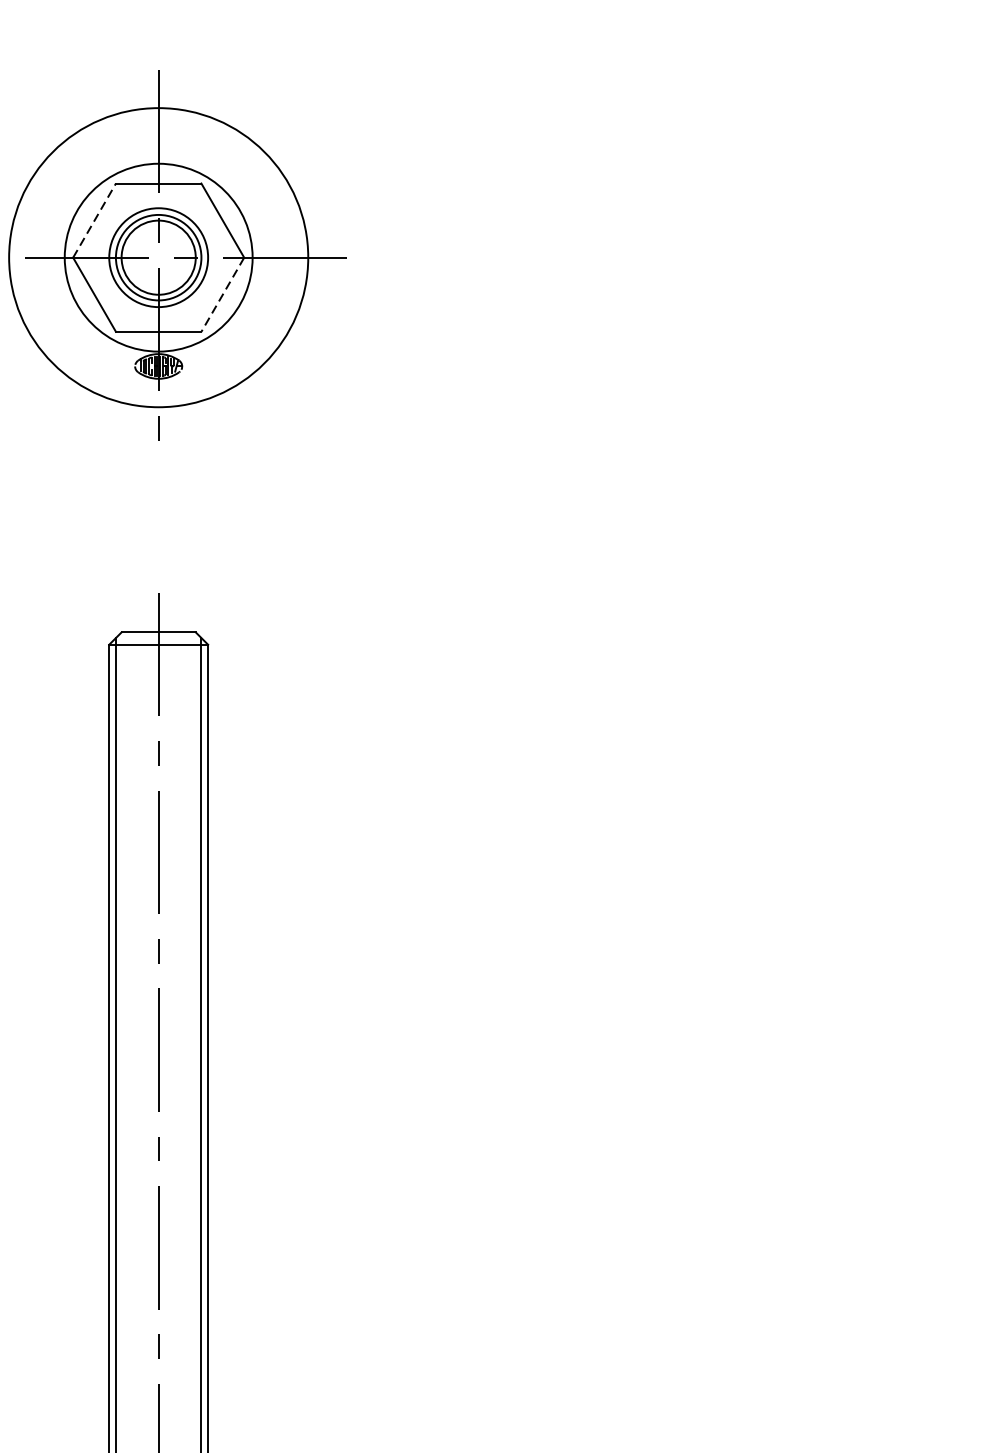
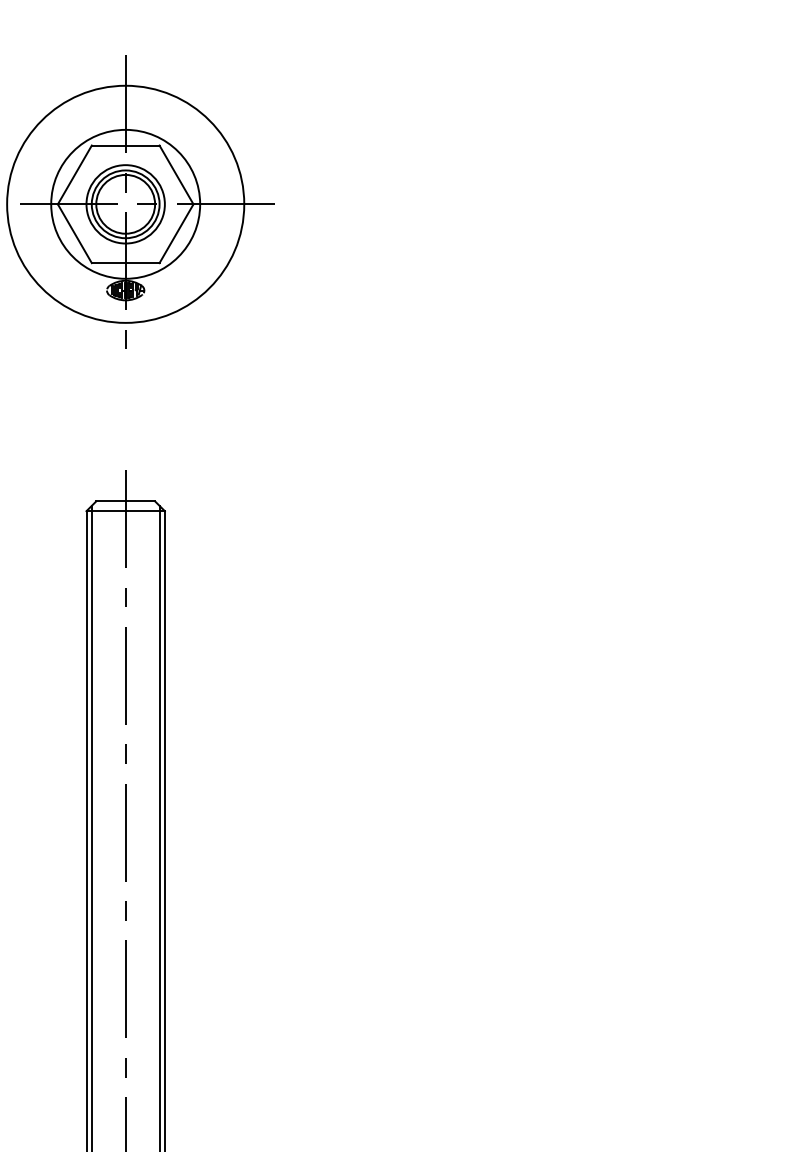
line: (94, 220) -> (74, 174), dashed -> solid
line: (222, 294) -> (176, 233), dashed -> solid

